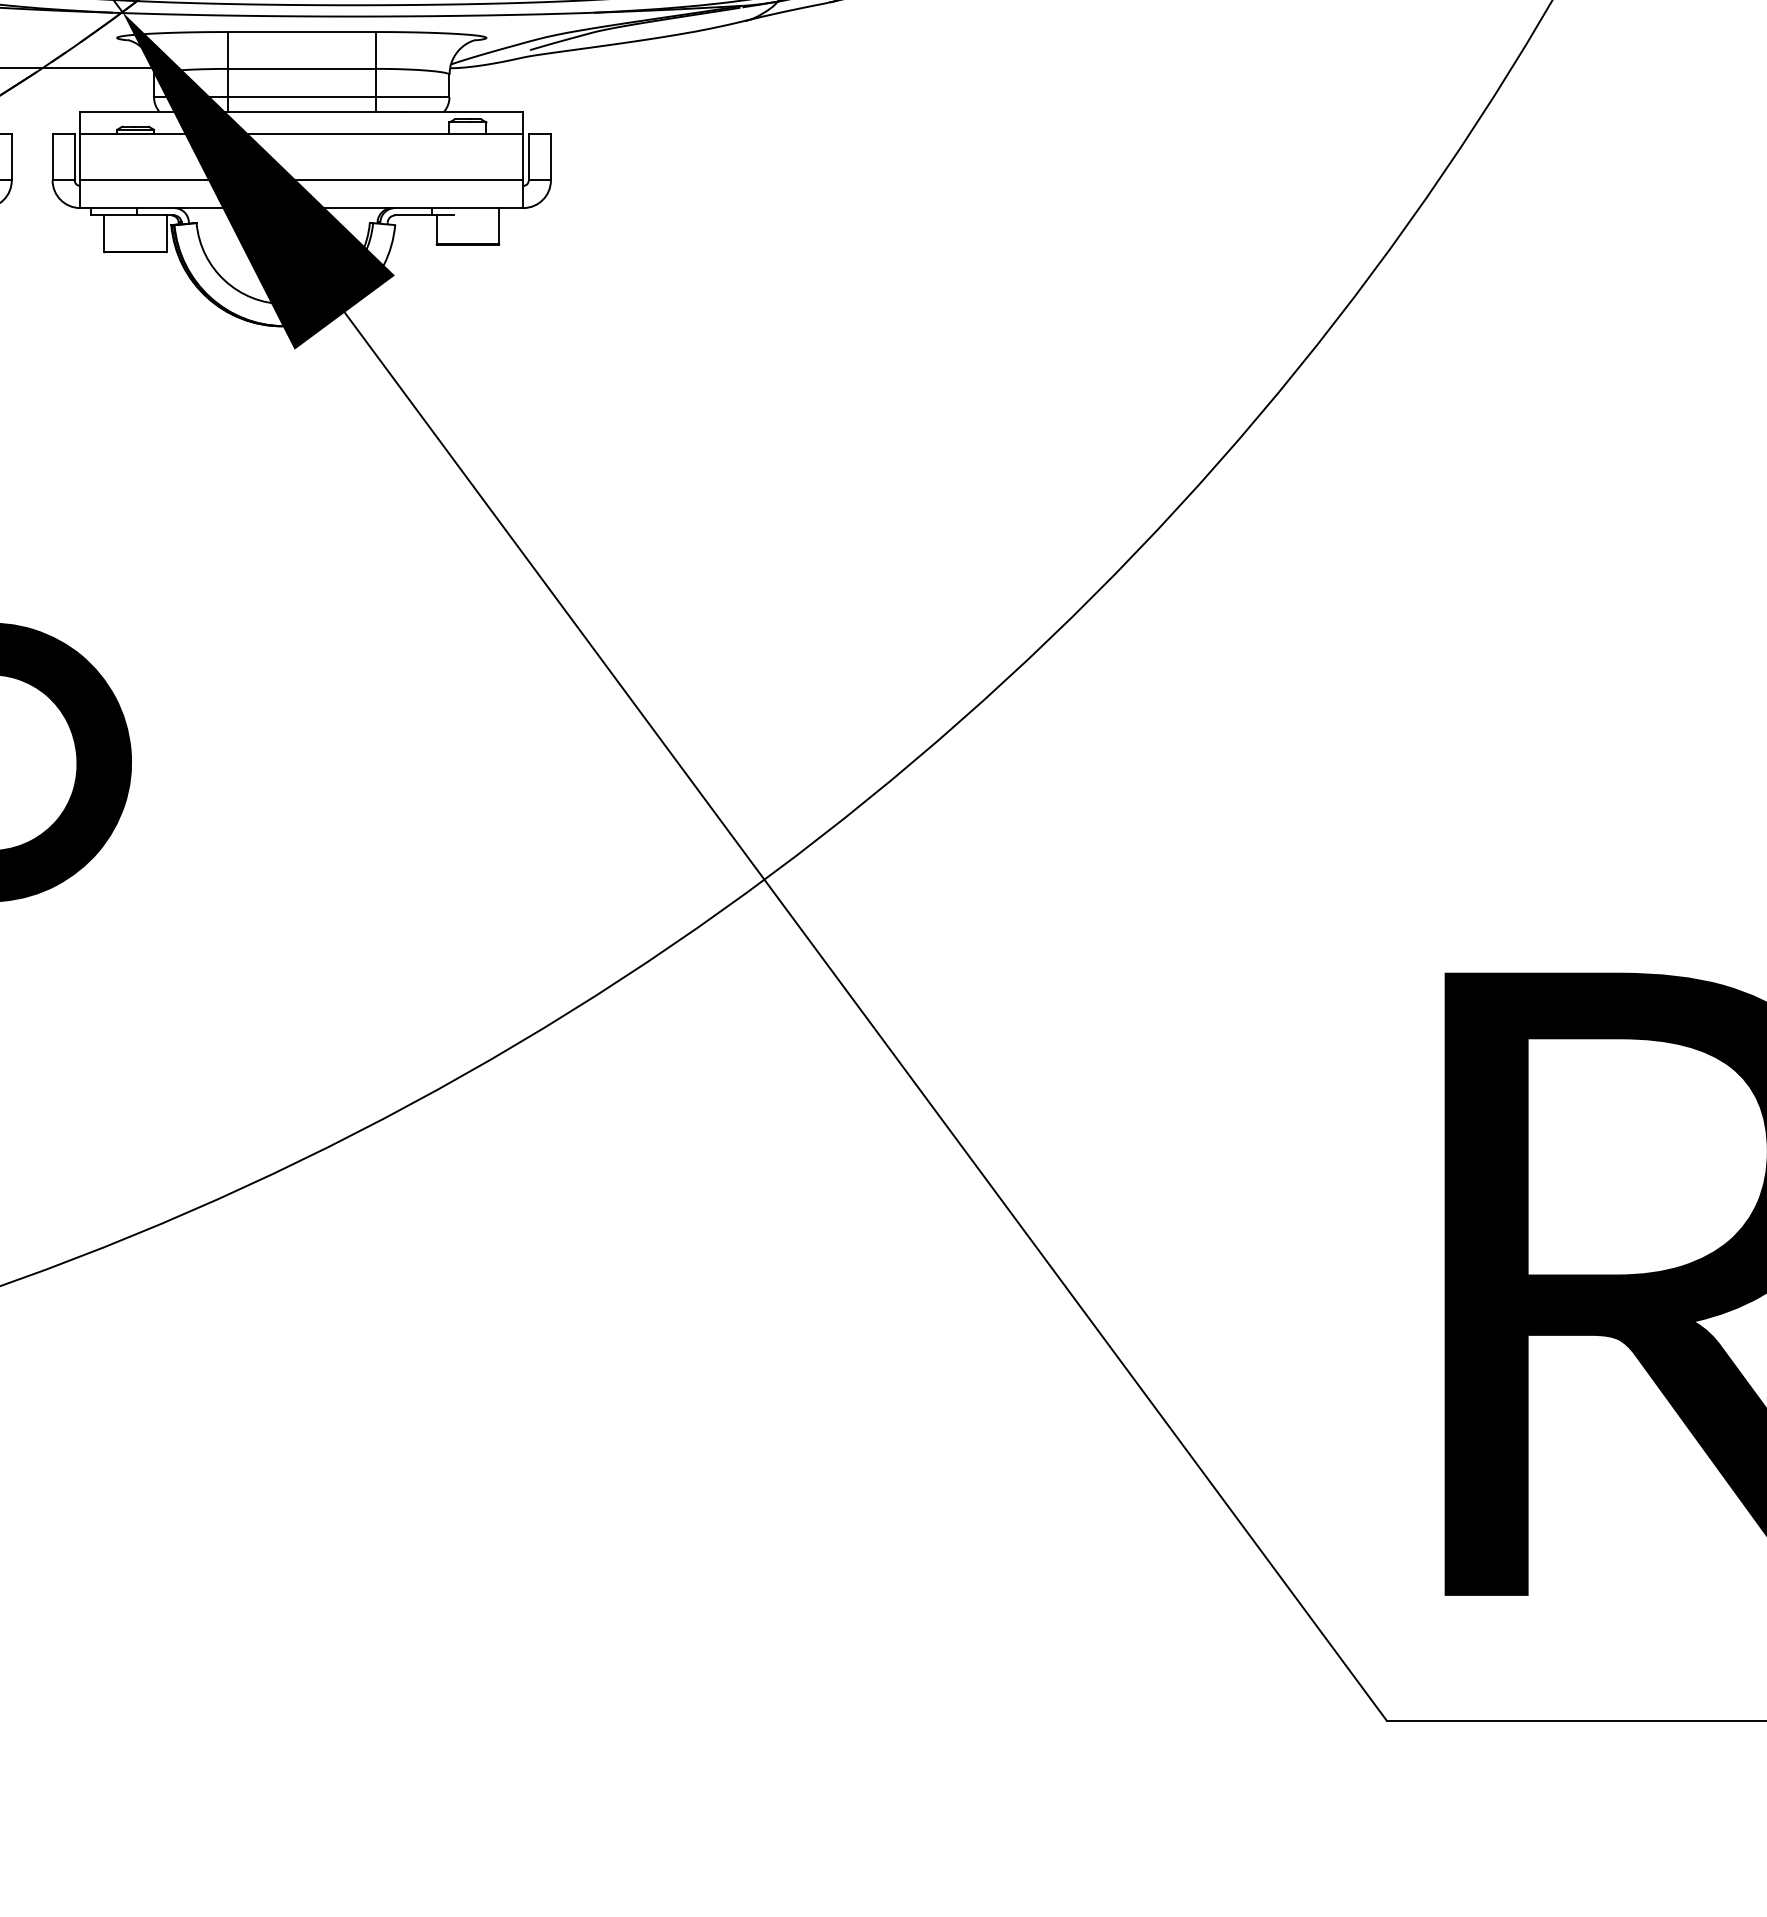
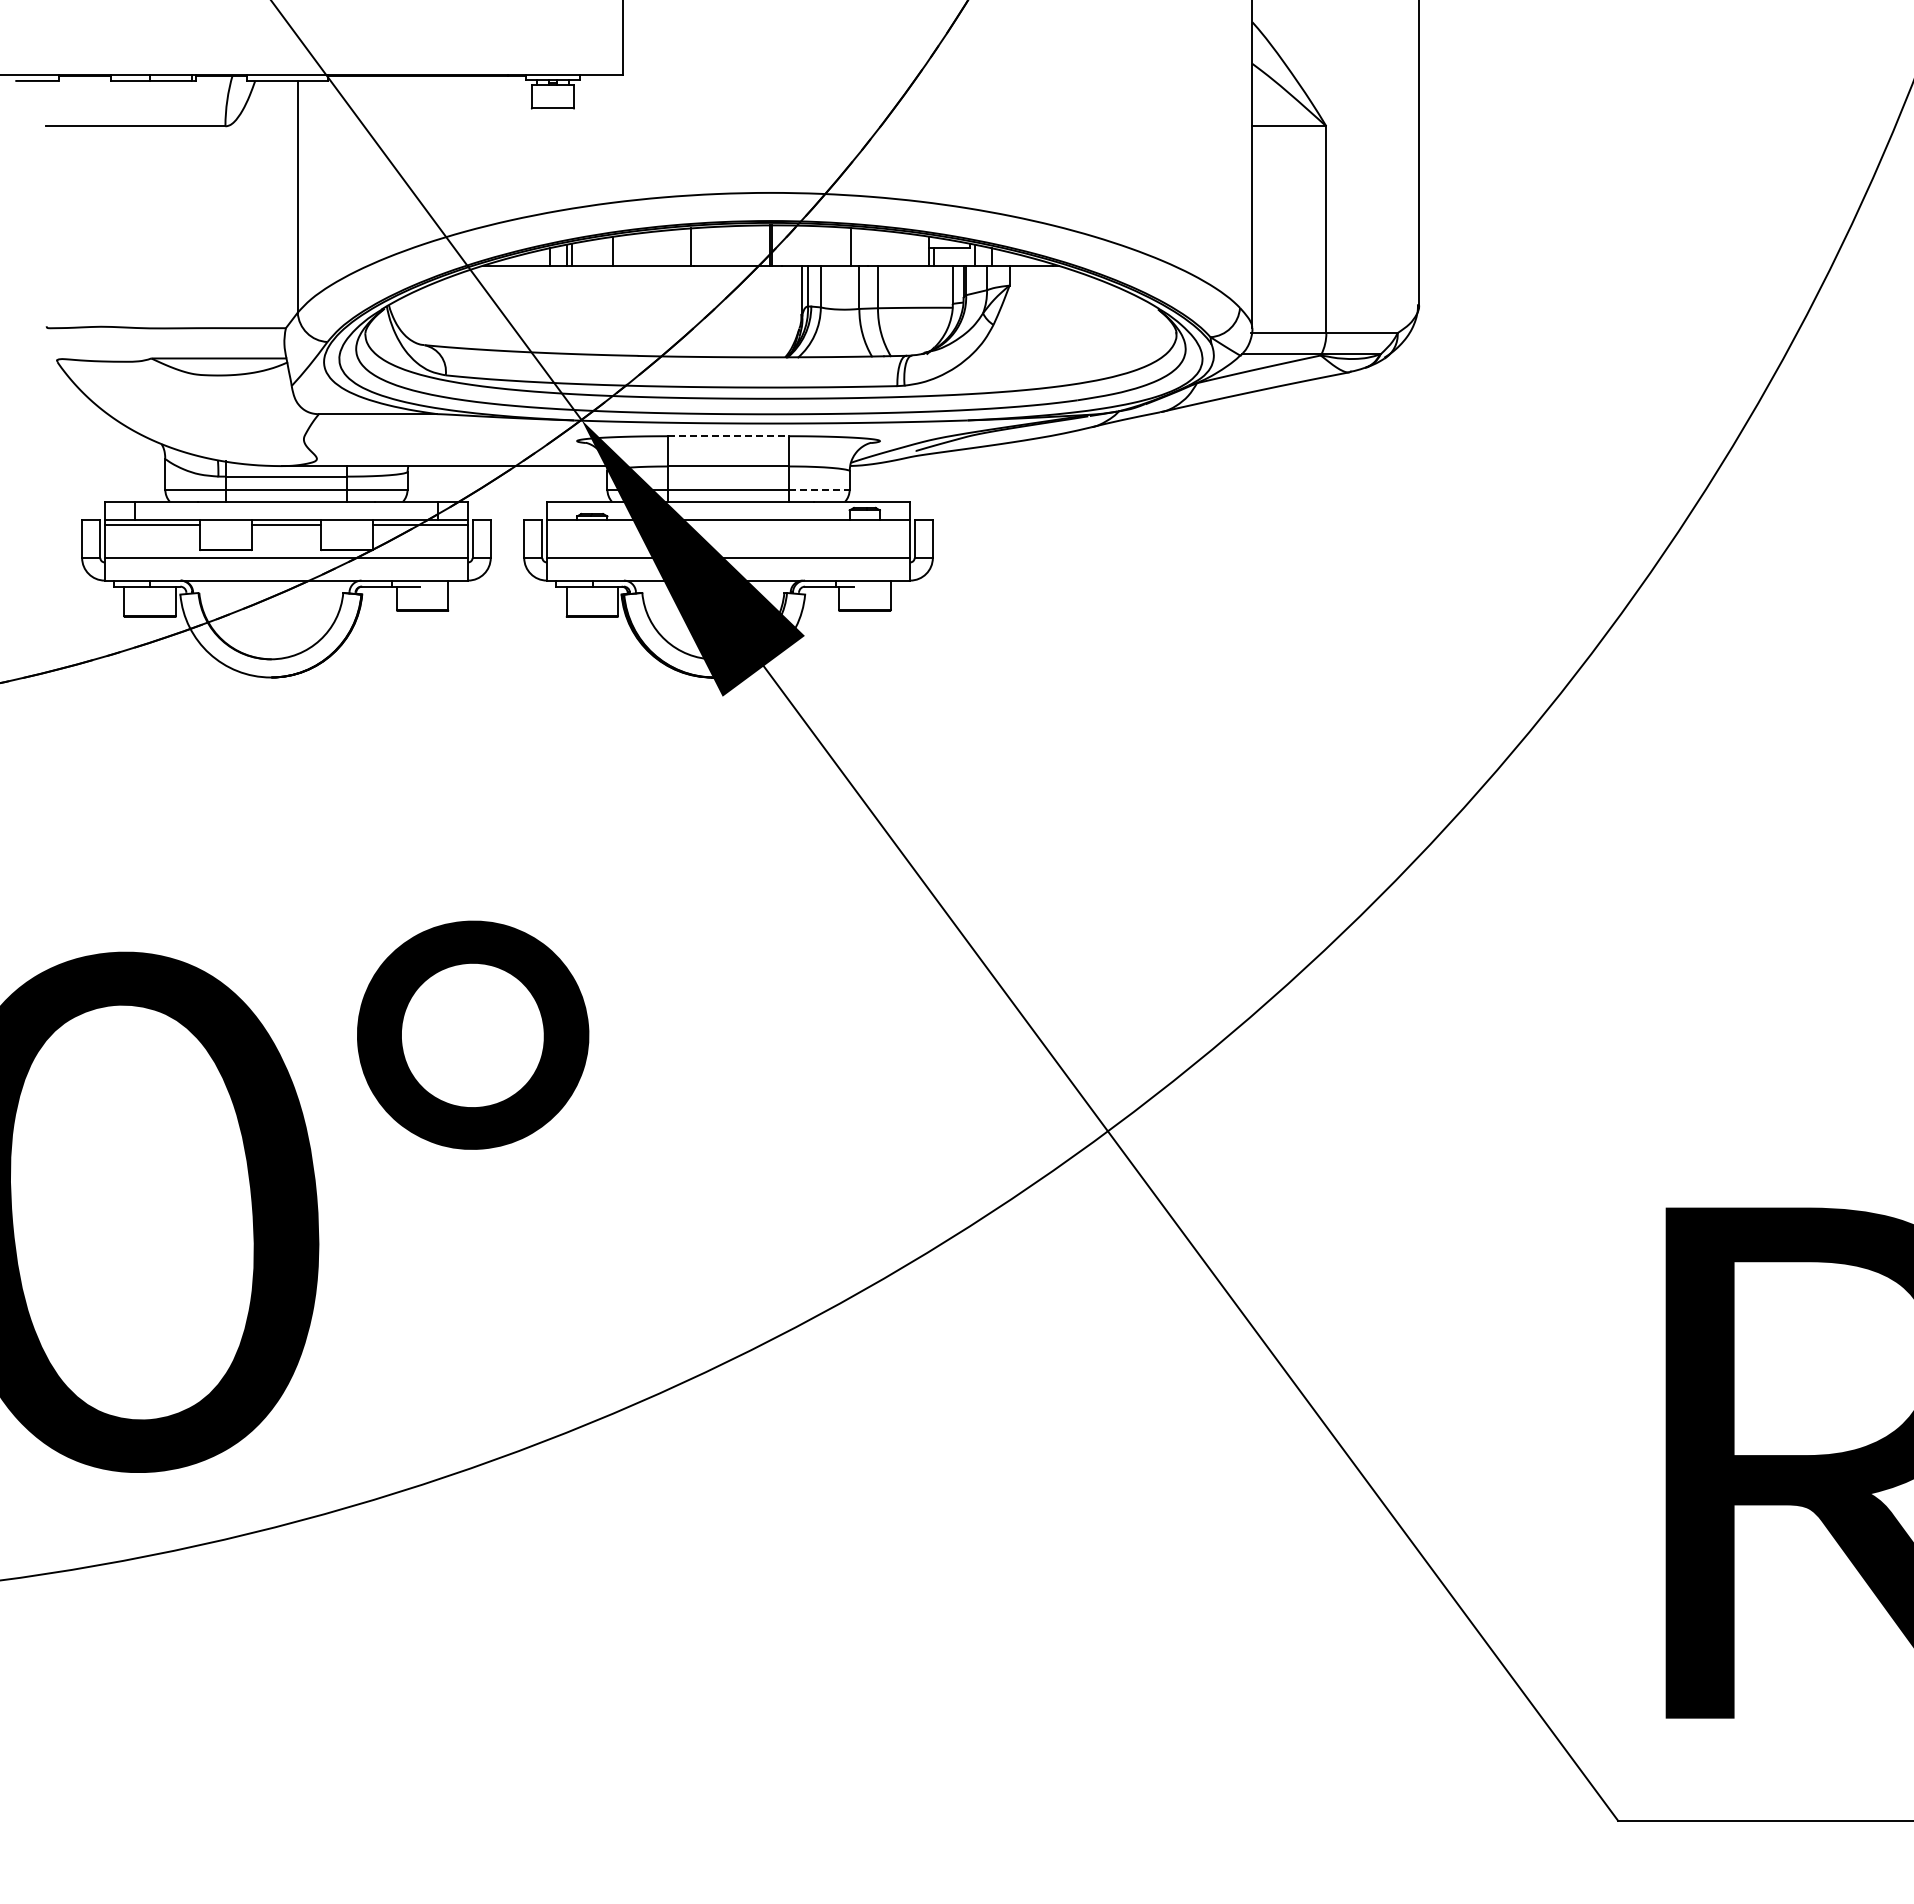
line: (301, 32) -> (728, 436), solid -> dashed
line: (412, 96) -> (819, 489), solid -> dashed

